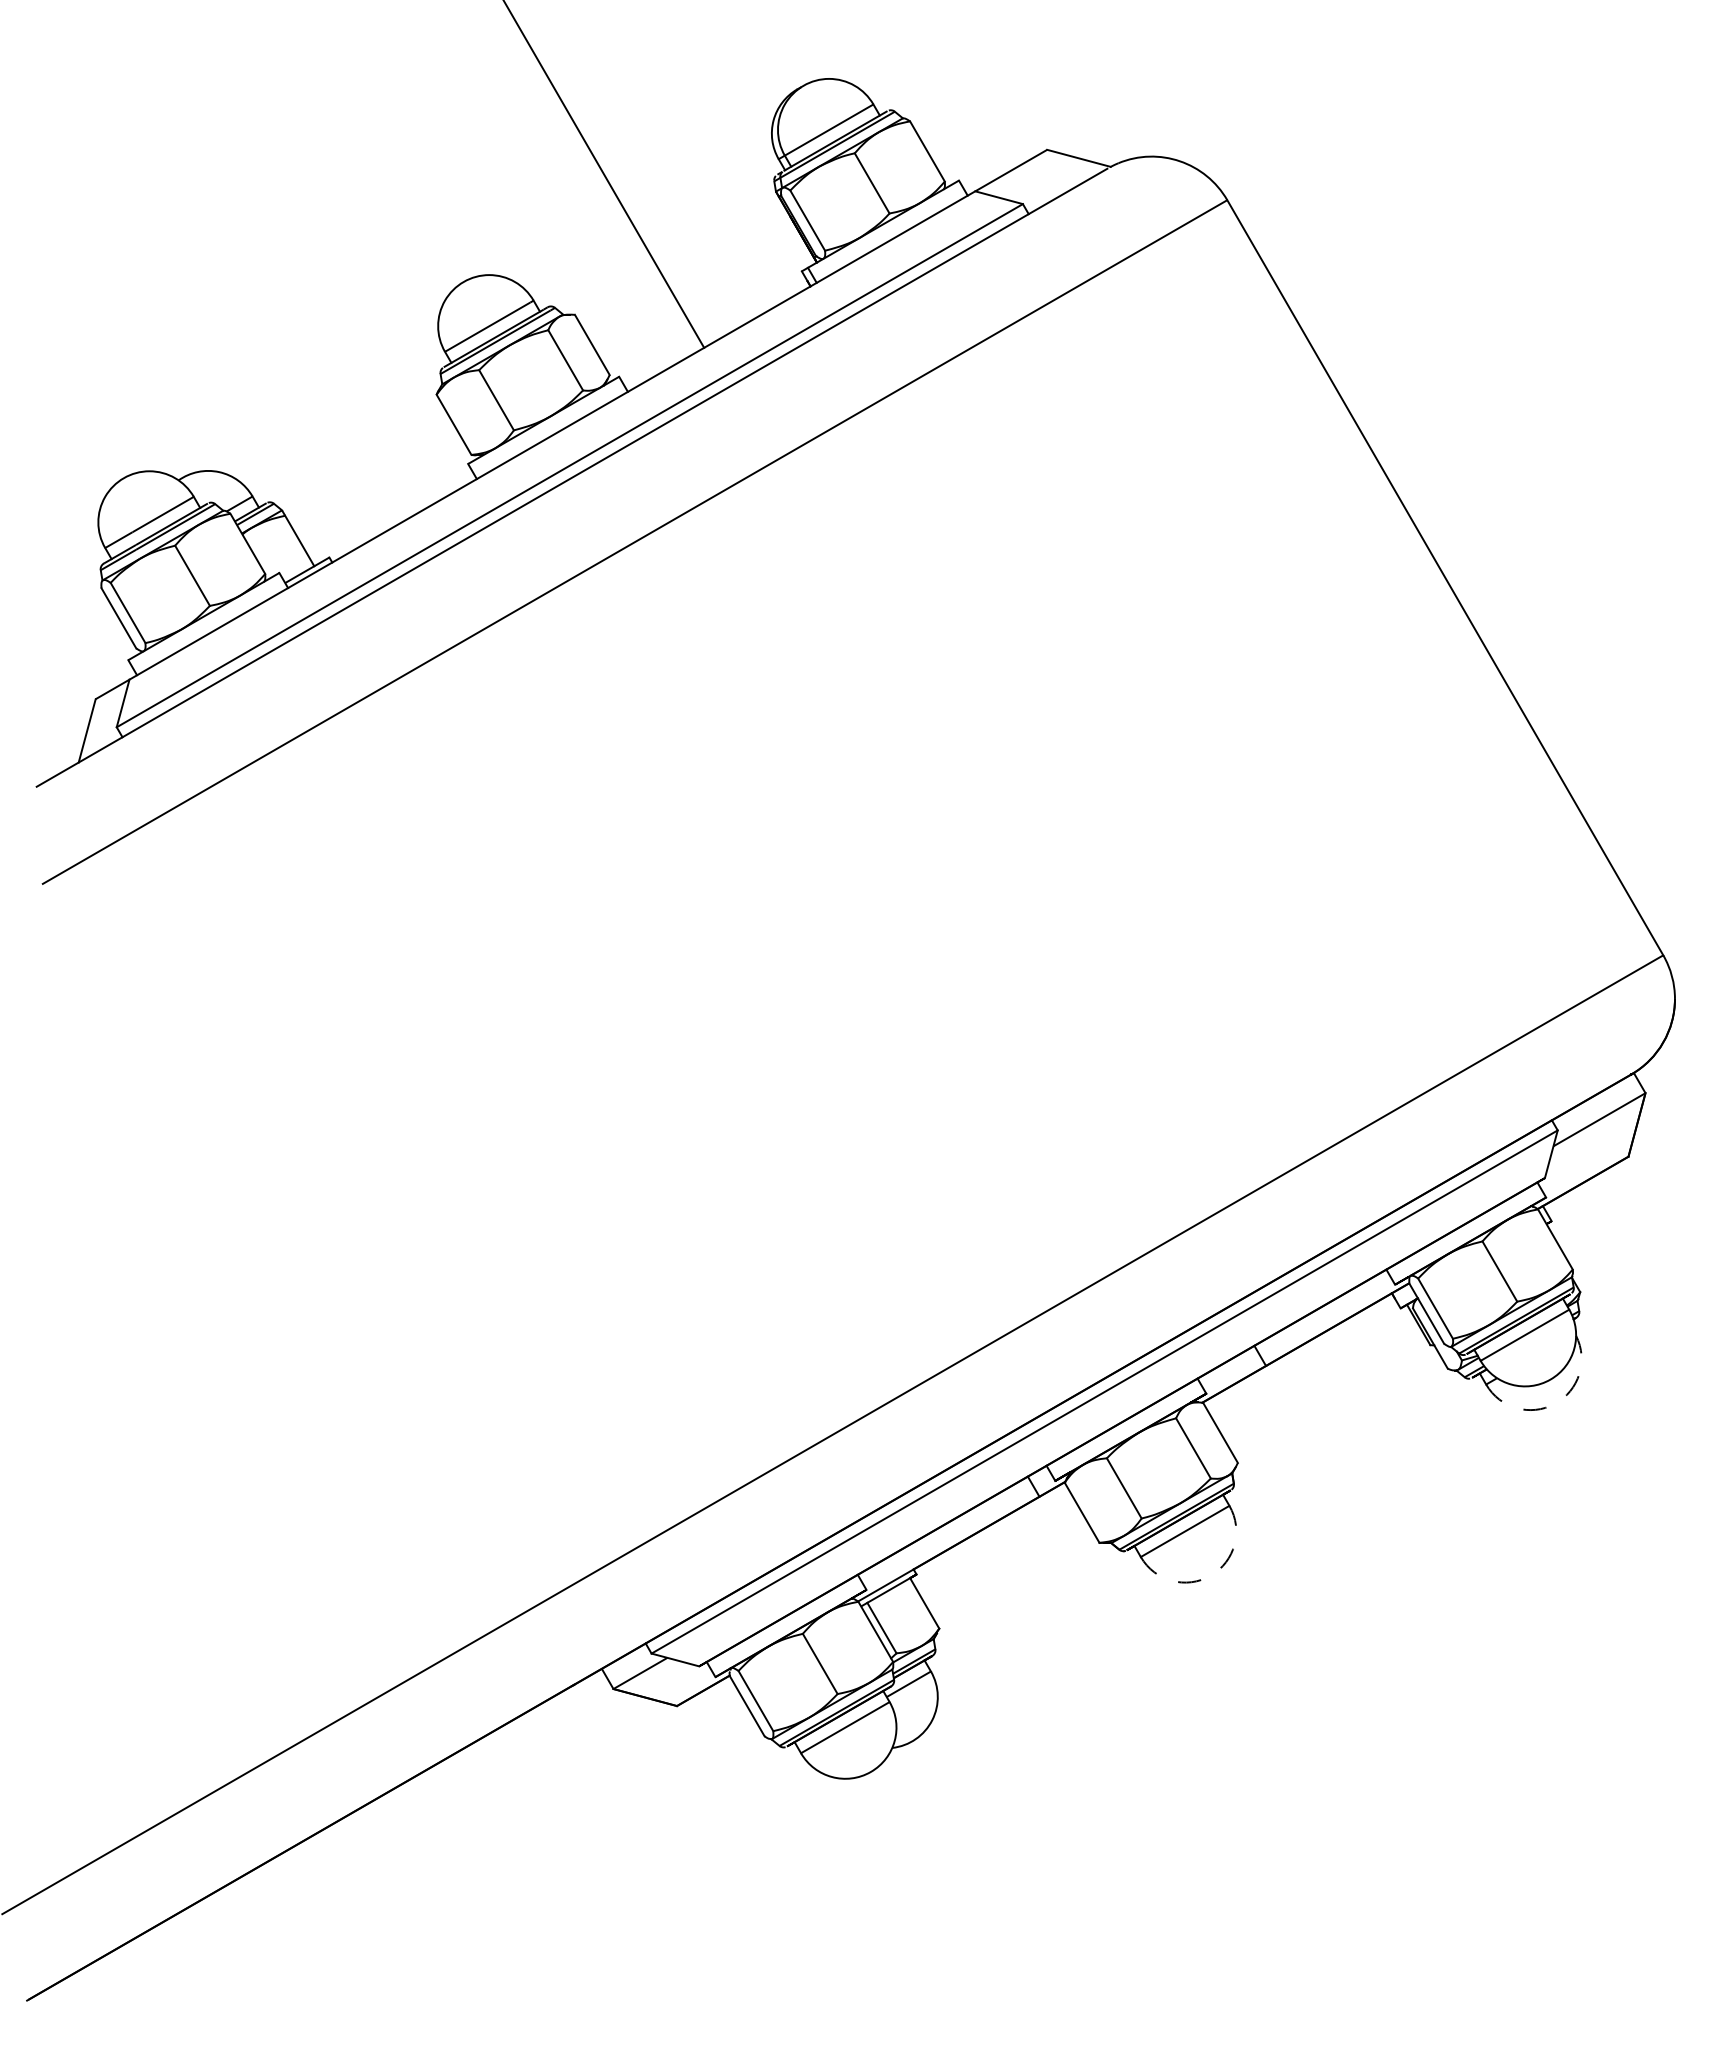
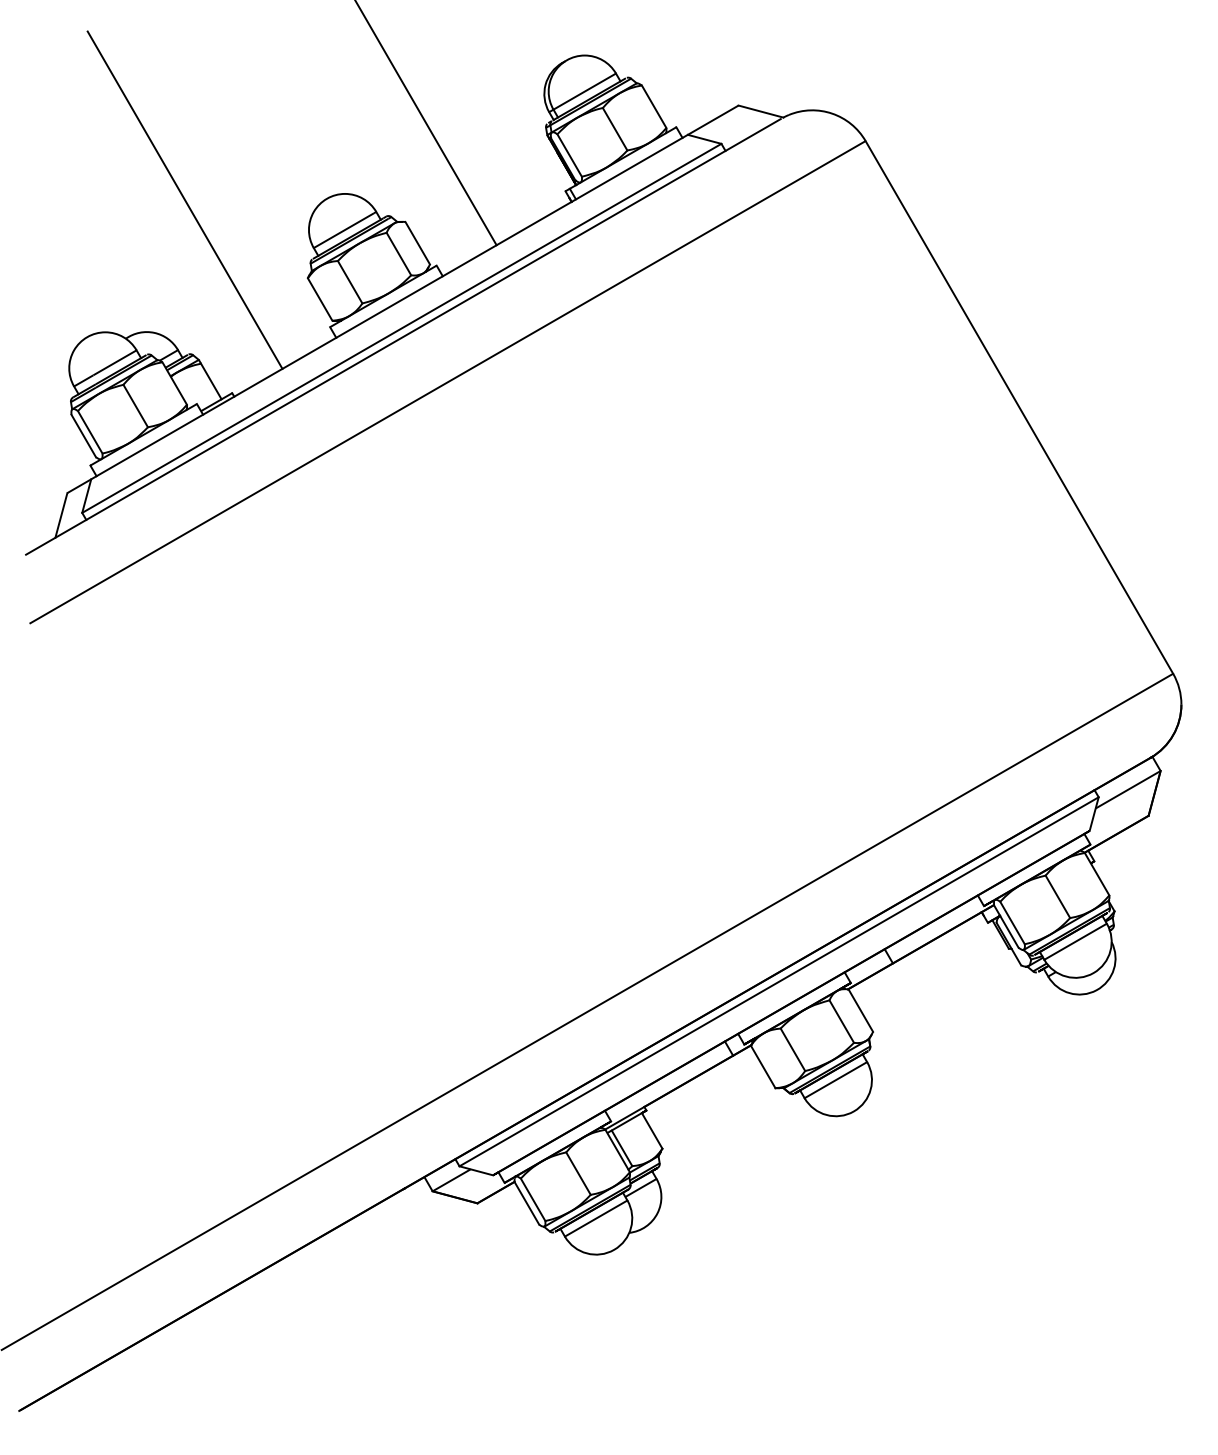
line: (262, 283) -> (185, 199), added
arc: (1554, 1403) -> (1096, 989), dashed -> solid
arc: (1210, 1575) -> (853, 1111), dashed -> solid

